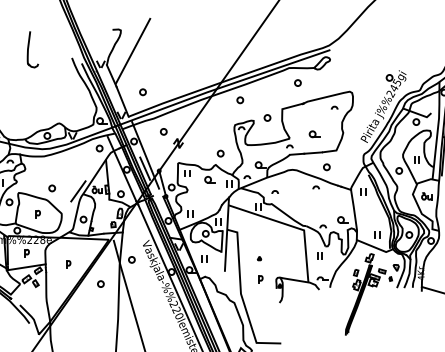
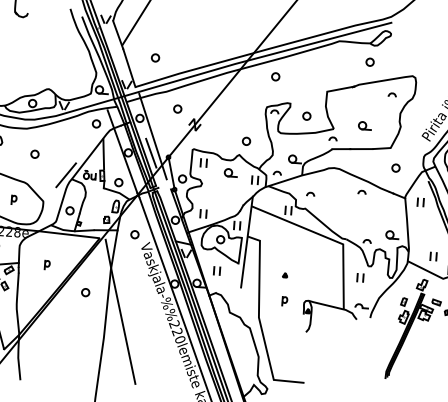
part: (297, 82) -> (369, 61), moved
part: (267, 117) -> (306, 115), moved
part: (326, 167) -> (395, 168), moved
part: (51, 188) -> (34, 154), moved
part: (131, 259) -> (134, 234), moved

